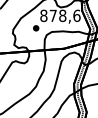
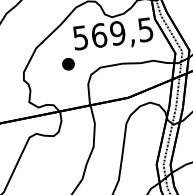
text: (60, 15) -> (113, 33), 878,6 -> 569,5

